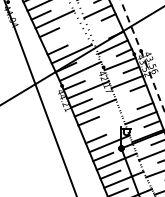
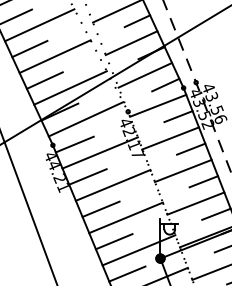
line: (105, 29) -> (131, 43), added
line: (62, 36) -> (53, 55), added
line: (133, 99) -> (182, 169), added
line: (102, 125) -> (126, 217), added

